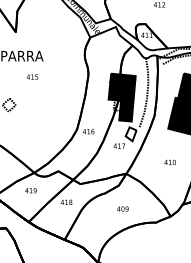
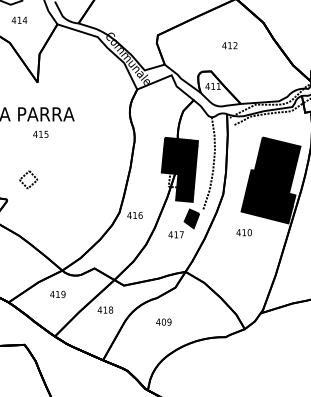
text: (32, 76) -> (40, 133), moved
fill: (130, 133) -> (191, 218), added
text: (169, 162) -> (243, 232), moved
text: (122, 208) -> (163, 321), moved

